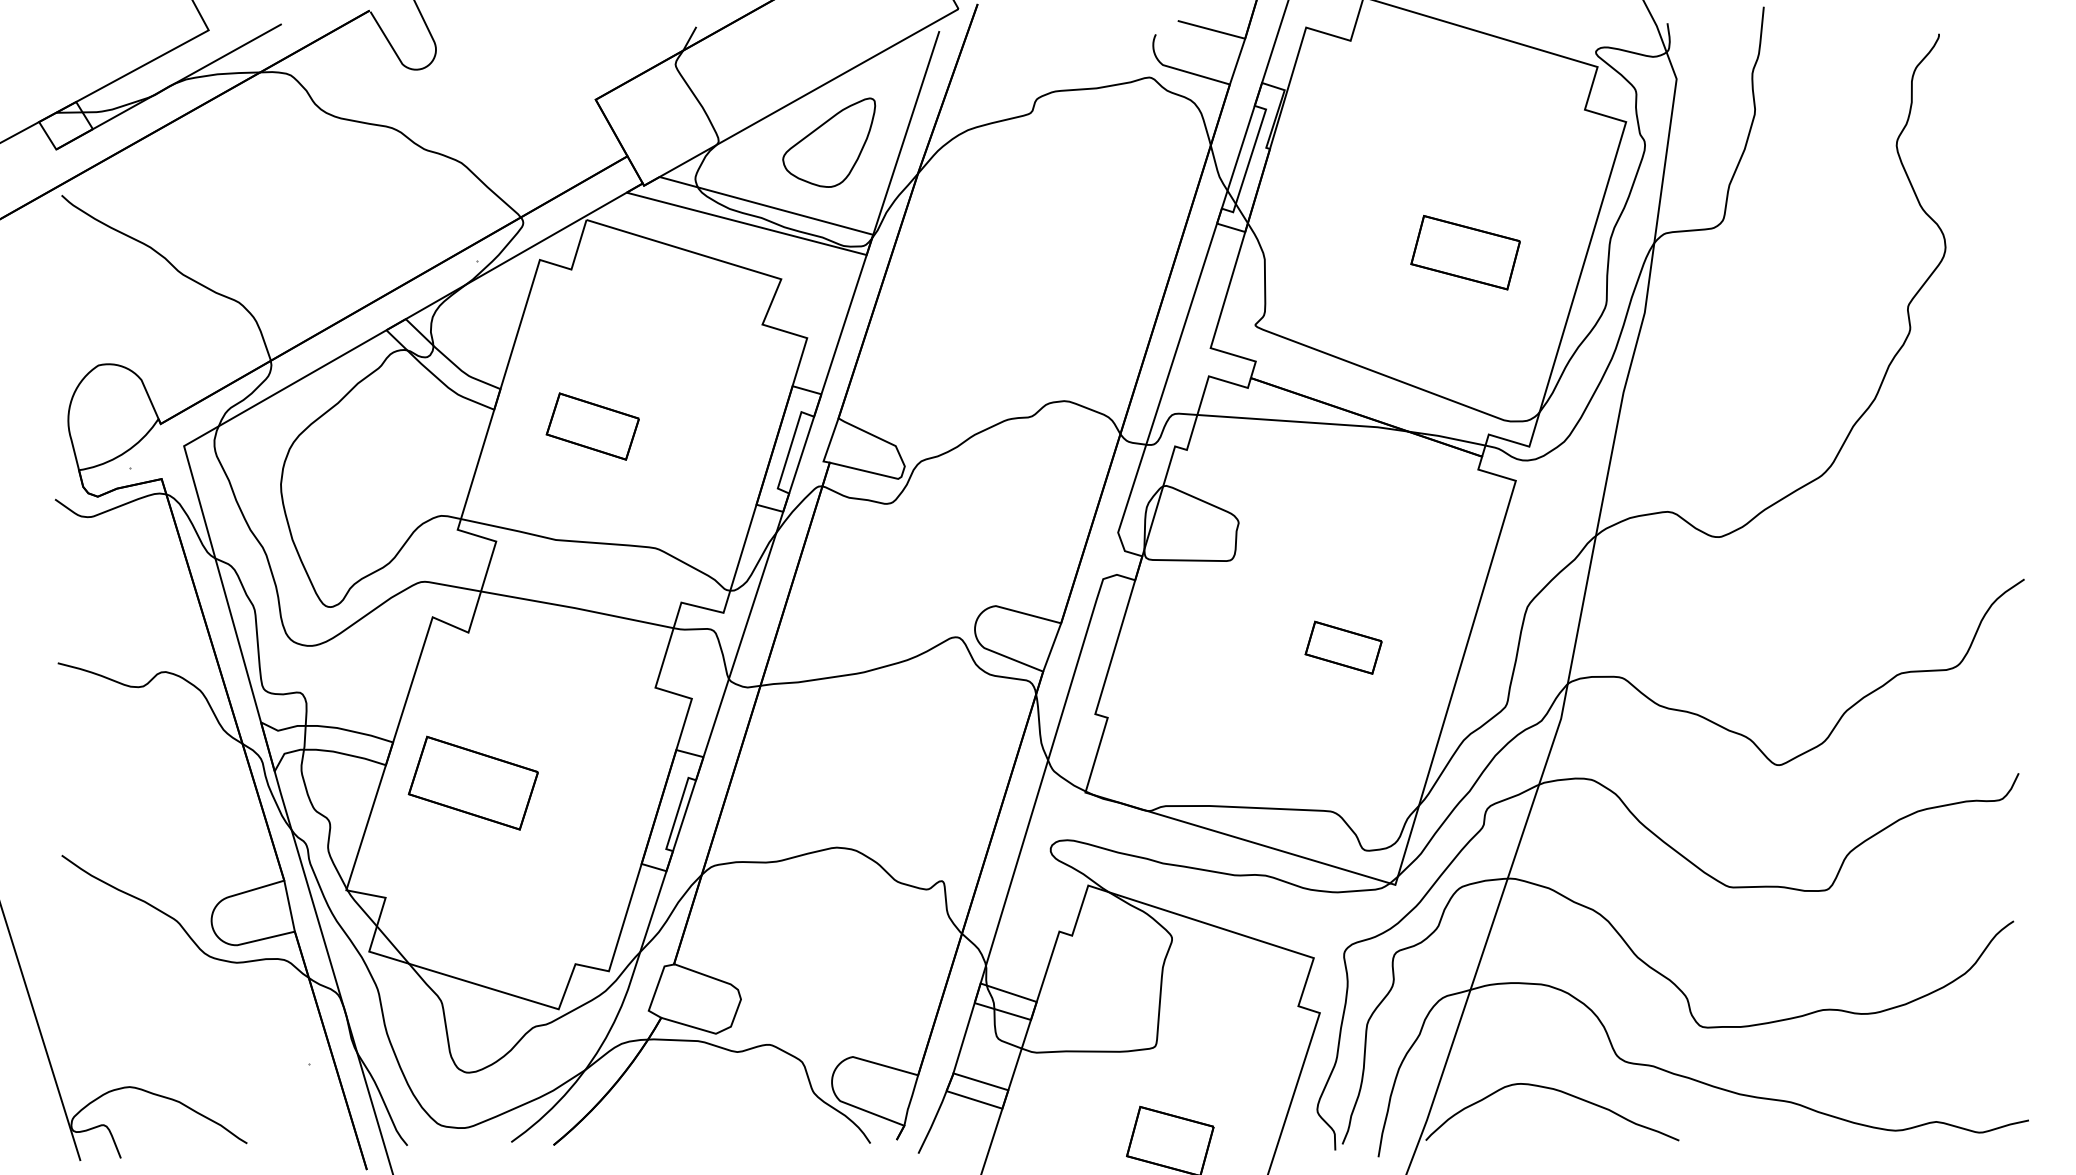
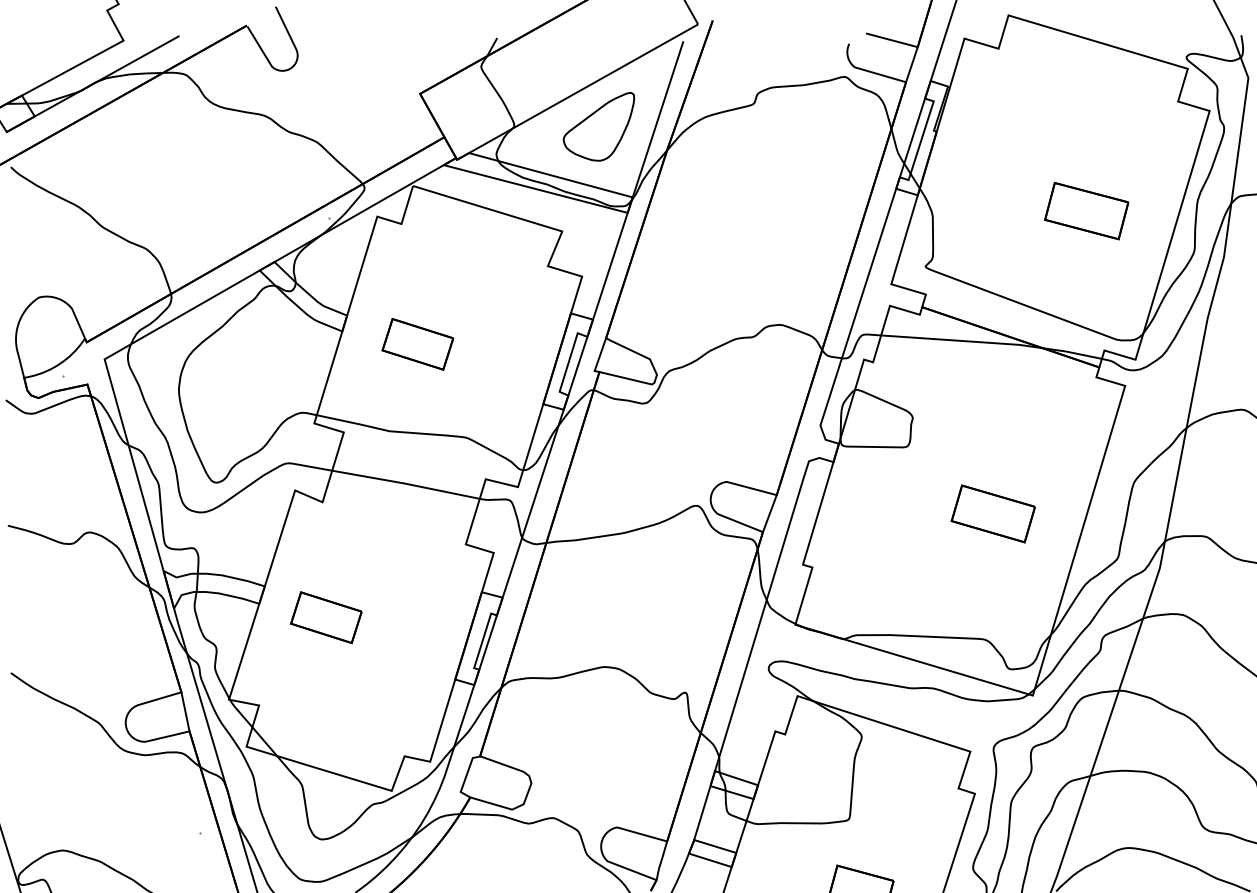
part: (1343, 647) -> (993, 513), size x1.43
part: (473, 783) -> (326, 617), size x0.71

